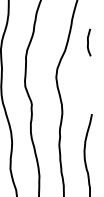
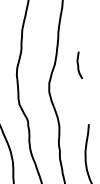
curve: (88, 42) -> (78, 65), moved

